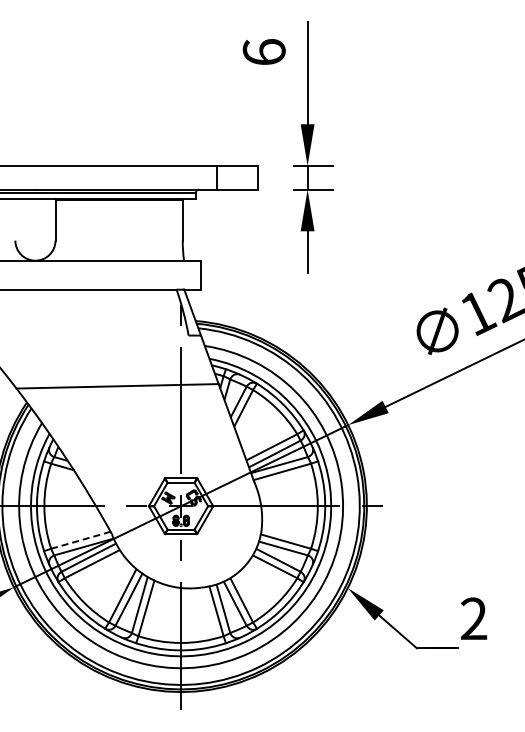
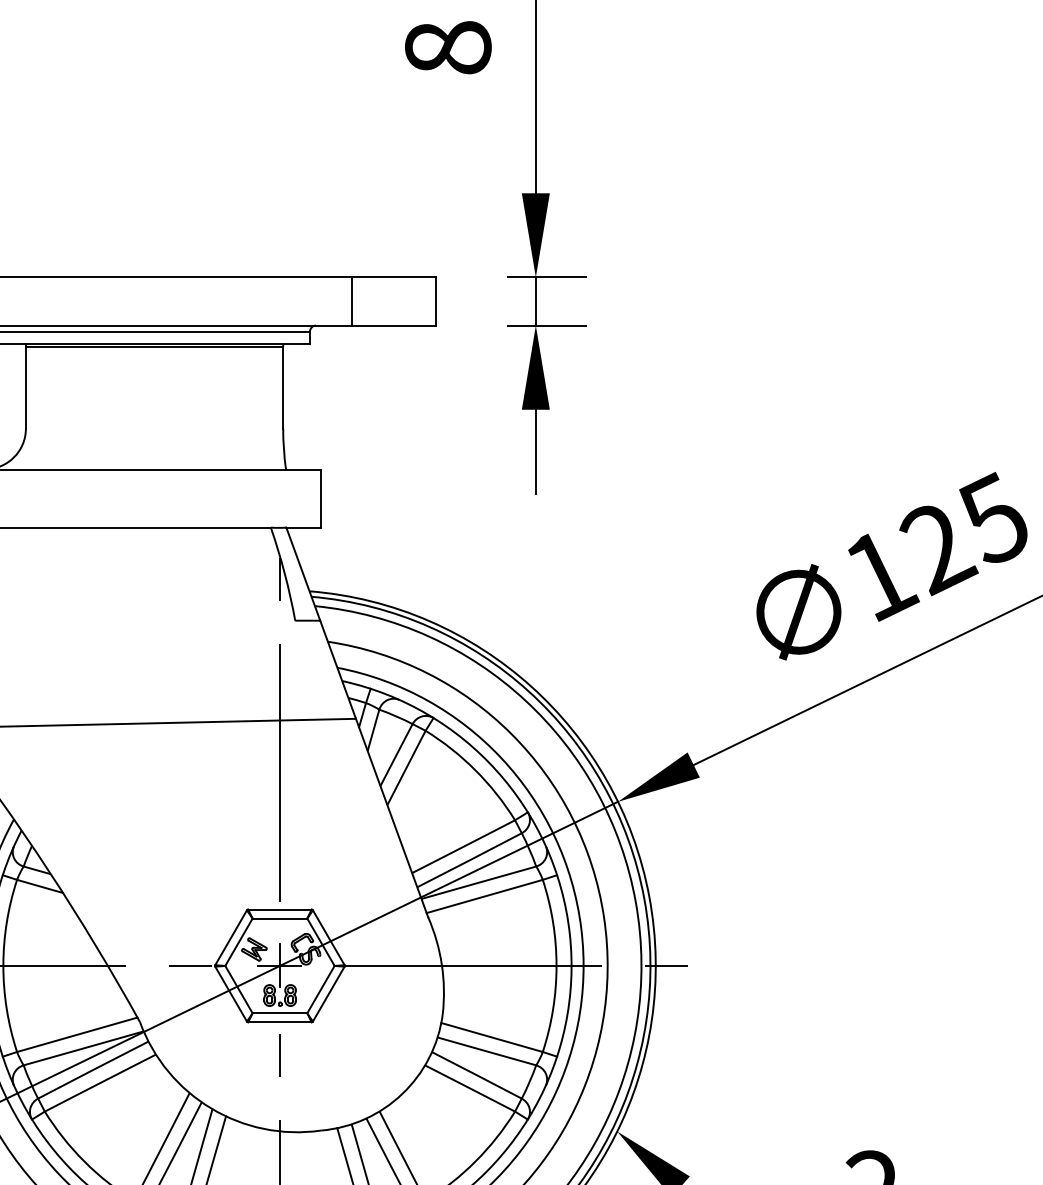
text: (263, 52) -> (446, 48), 6 -> 8
line: (80, 540) -> (76, 1035), dashed -> solid

